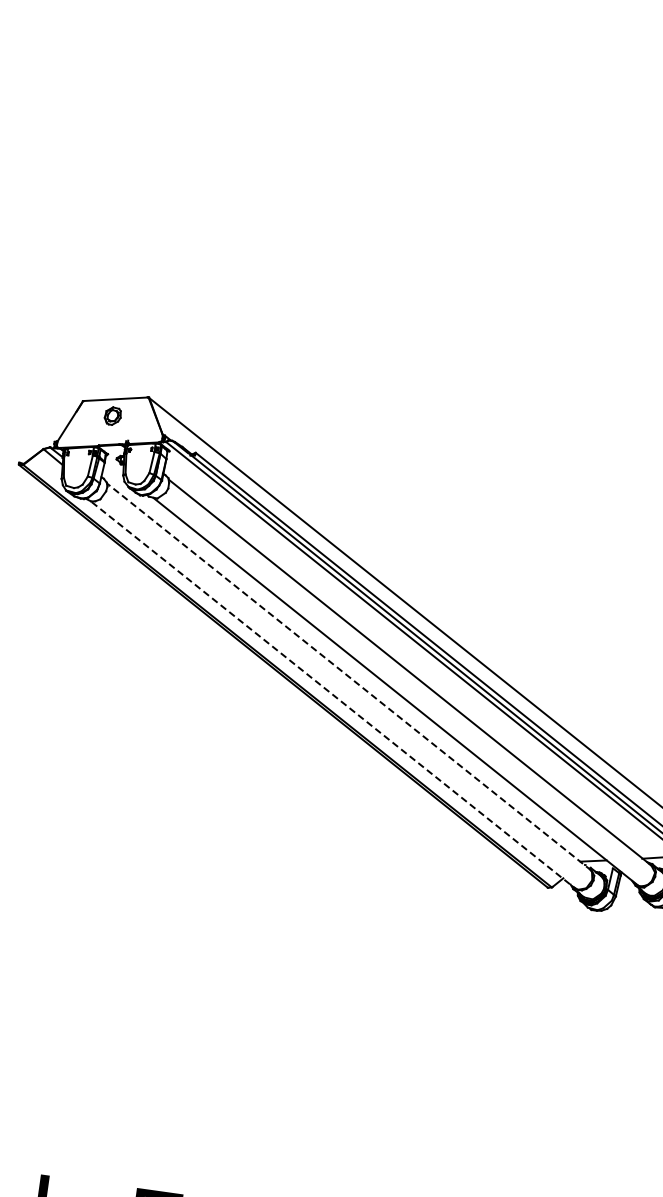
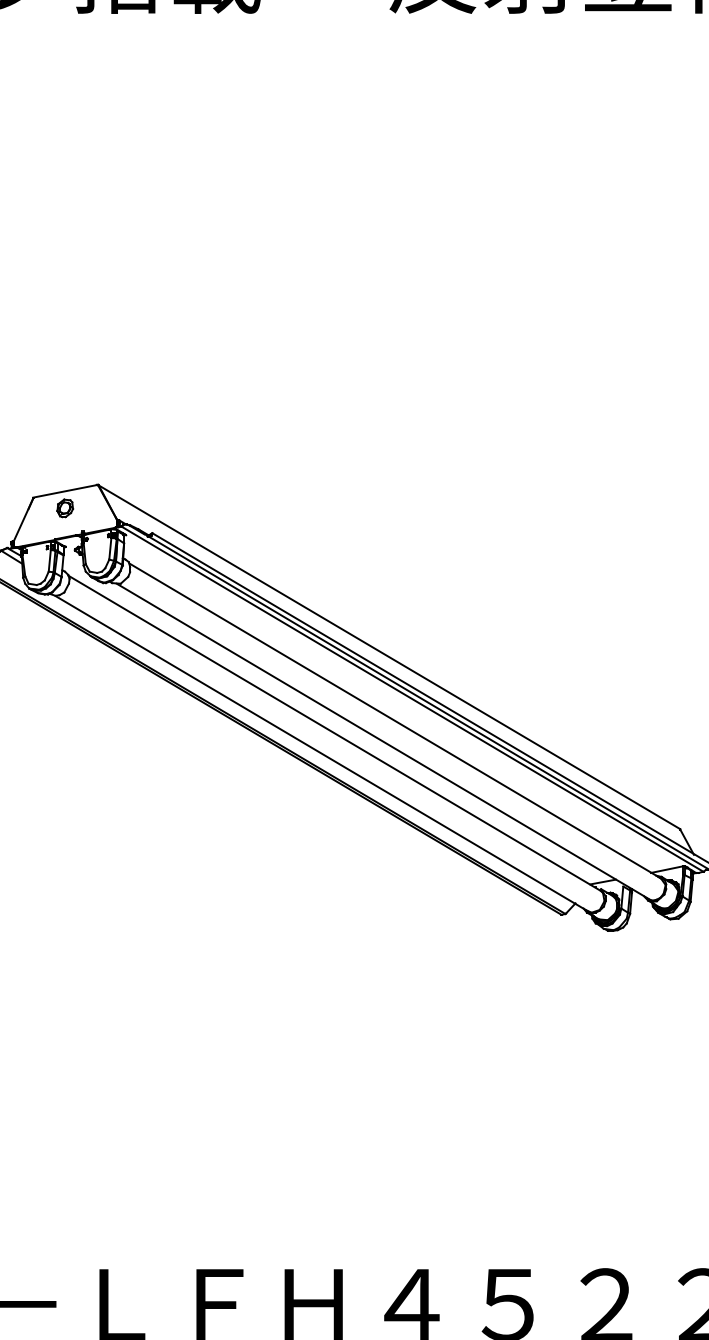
line: (348, 676) -> (334, 733), dashed -> solid
line: (334, 695) -> (323, 754), dashed -> solid

